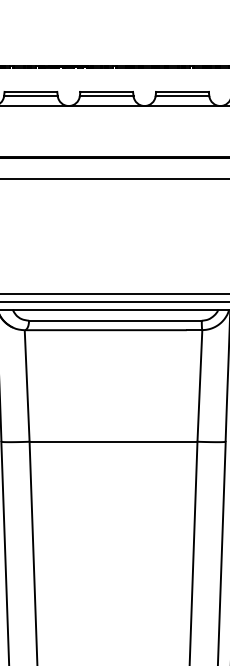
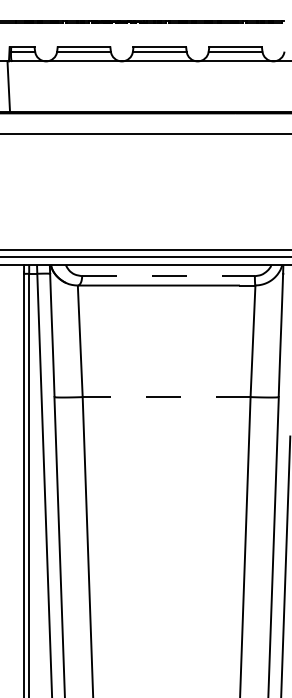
line: (116, 321) -> (169, 276), solid -> dashed
line: (113, 442) -> (166, 397), solid -> dashed

